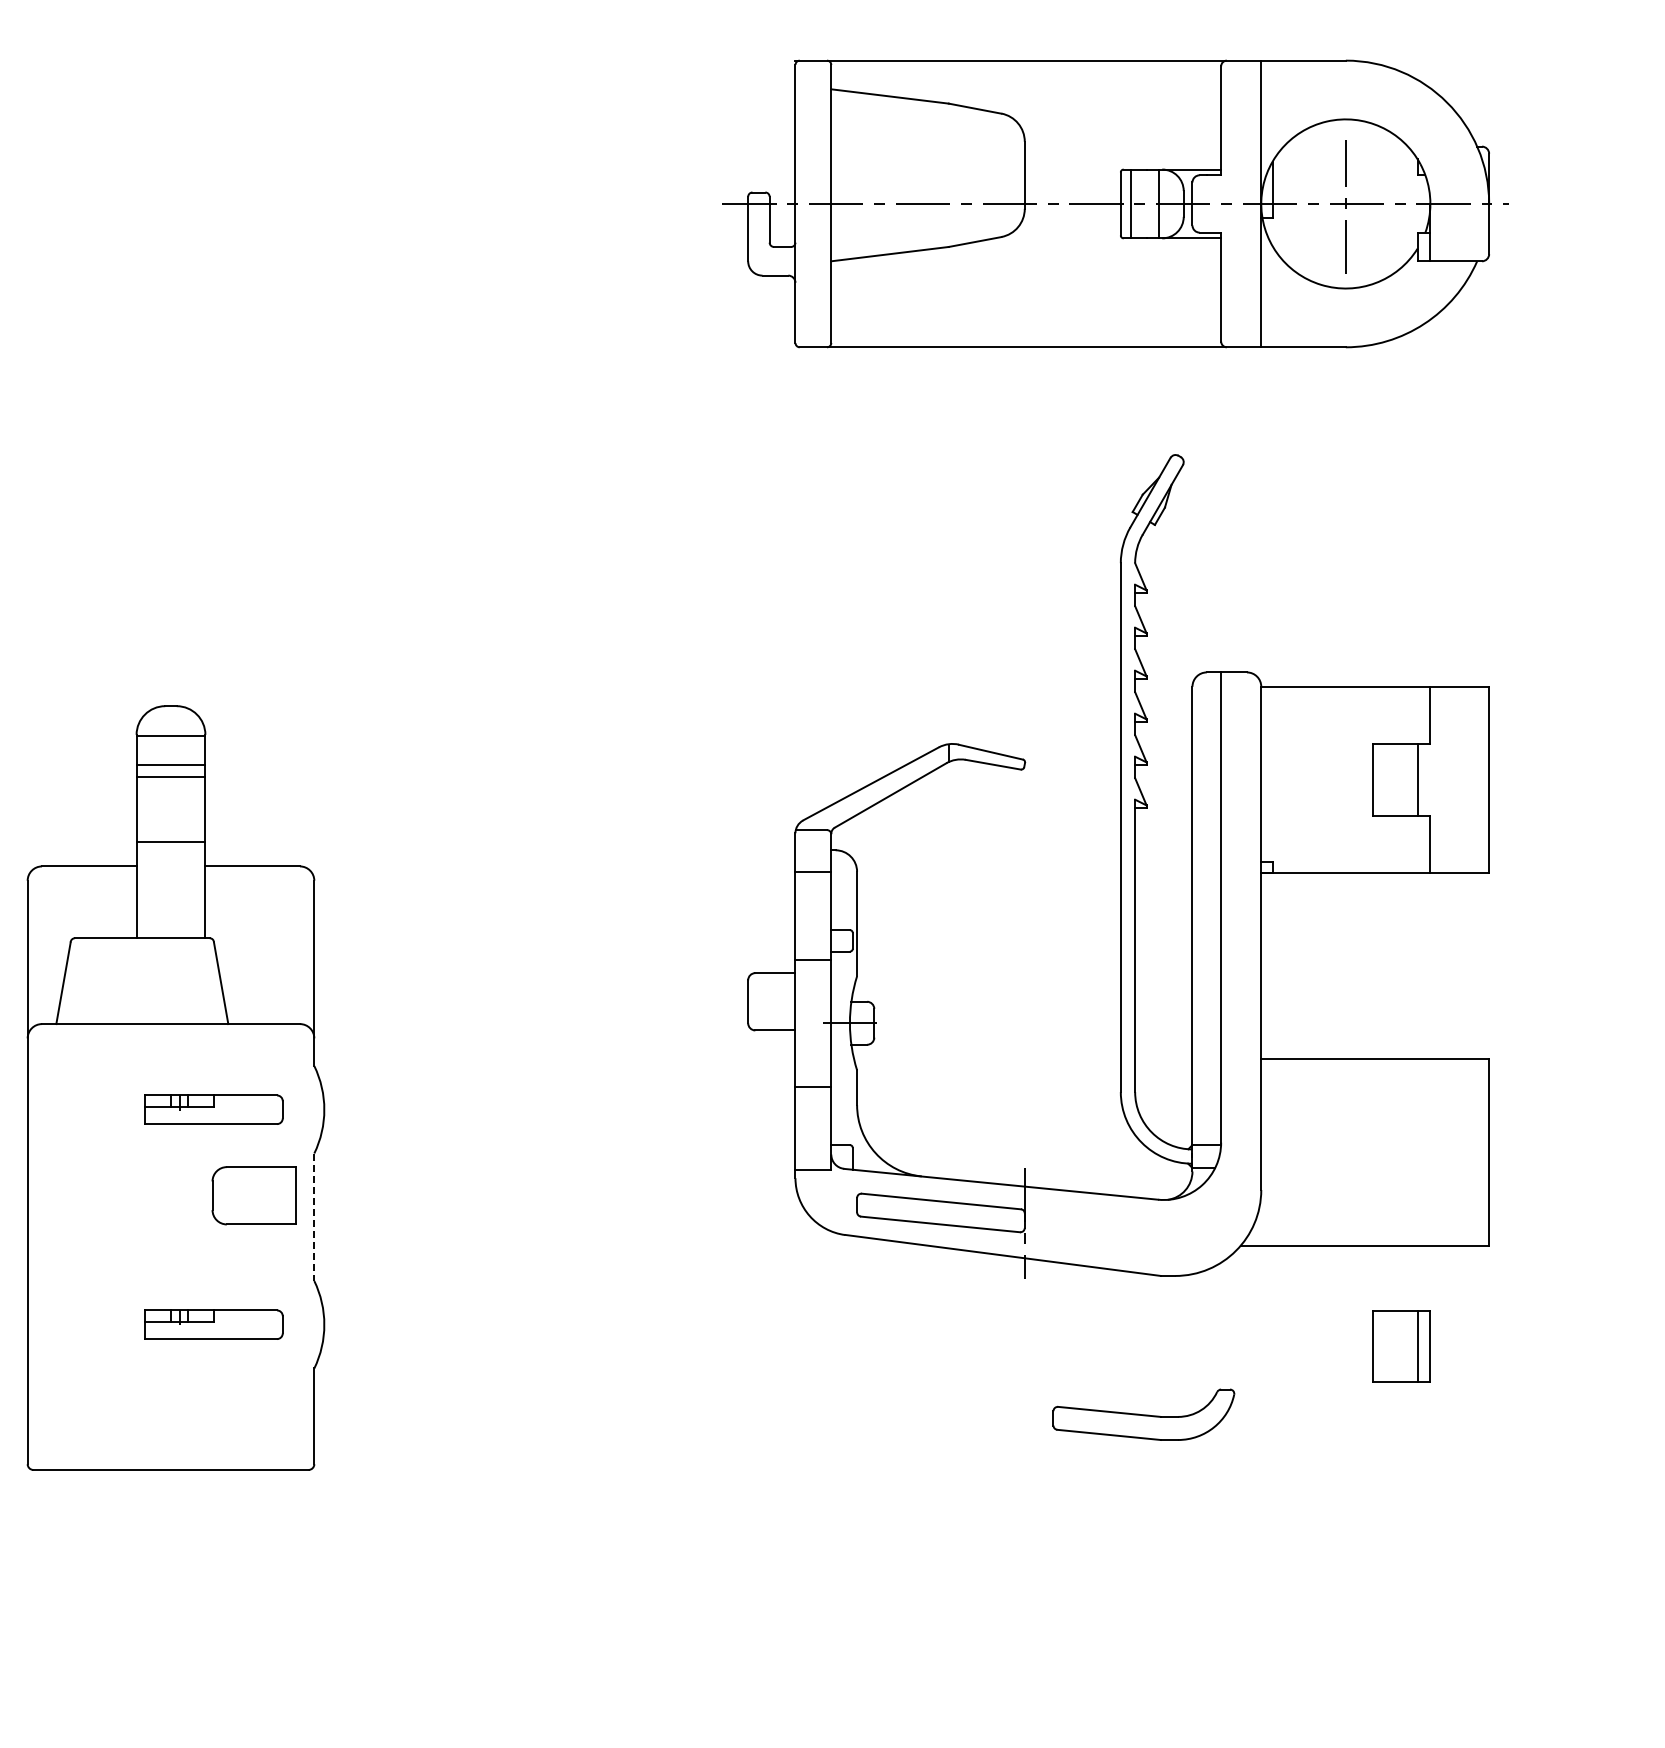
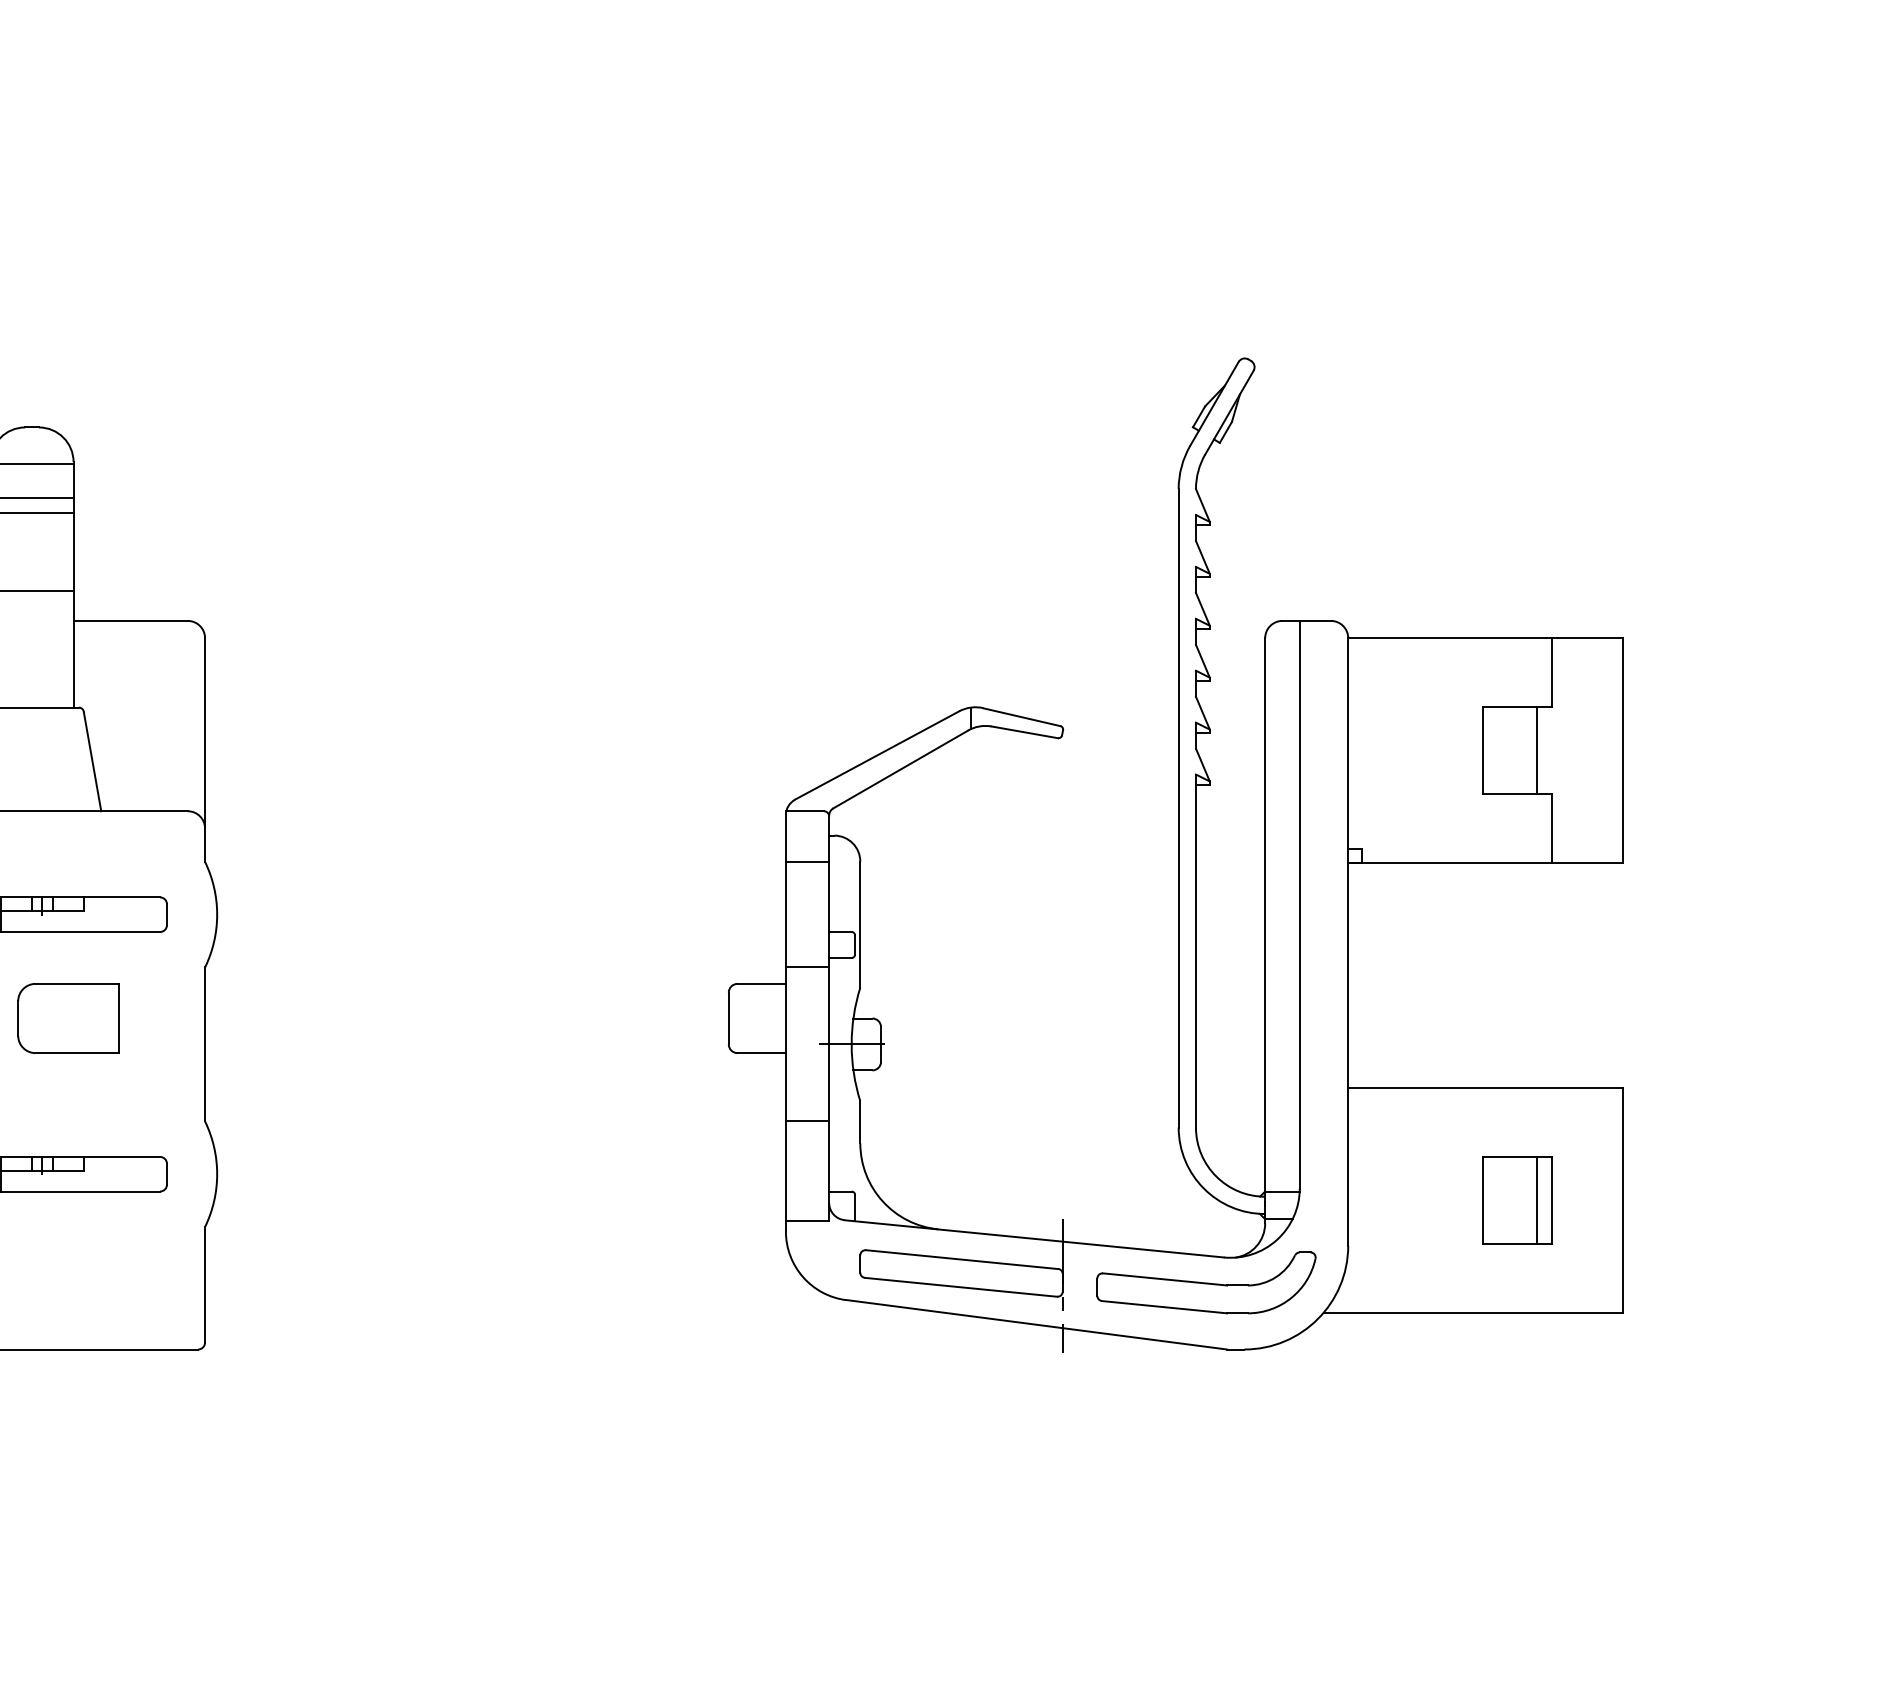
part: (1118, 866) -> (1175, 855), moved
part: (253, 1195) -> (67, 1018), moved
line: (314, 1217) -> (205, 1044), dashed -> solid

